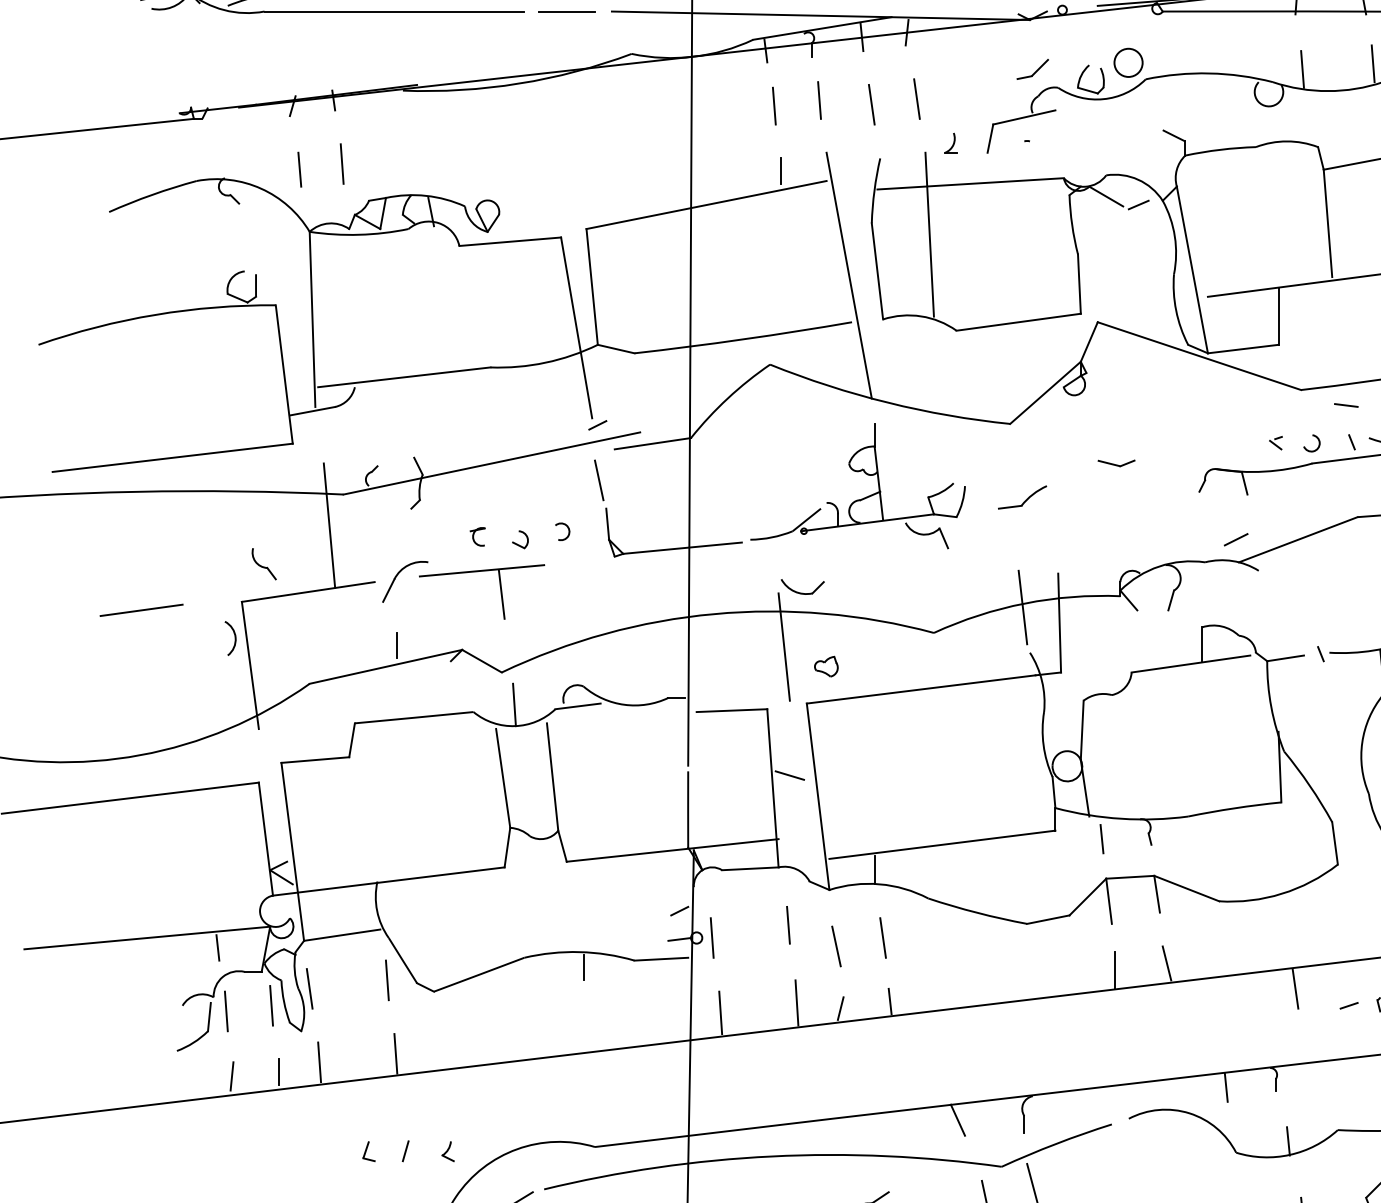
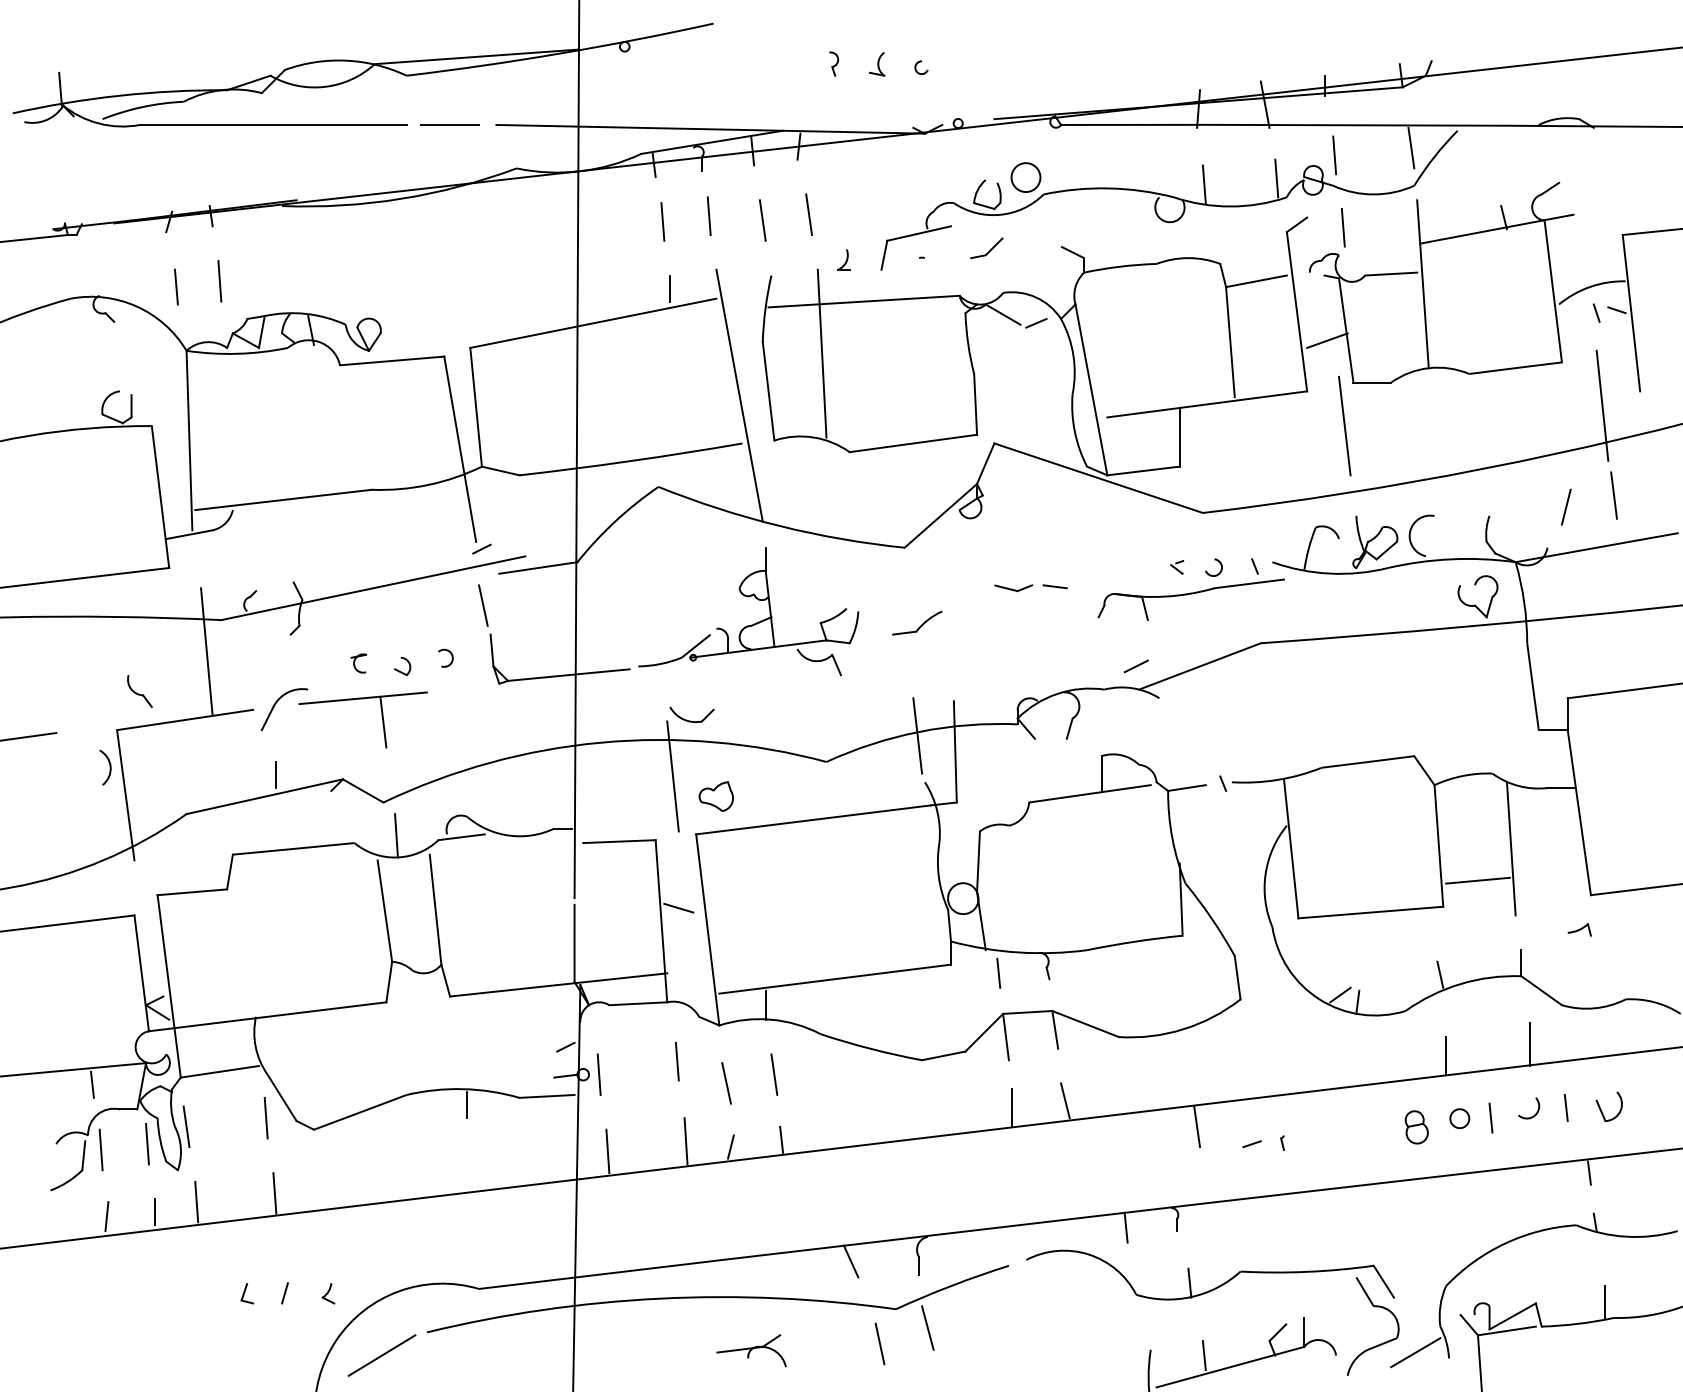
part: (1032, 69) -> (986, 248), moved
line: (1345, 405) -> (1054, 586), moved
part: (825, 666) -> (715, 796), size x1.43

